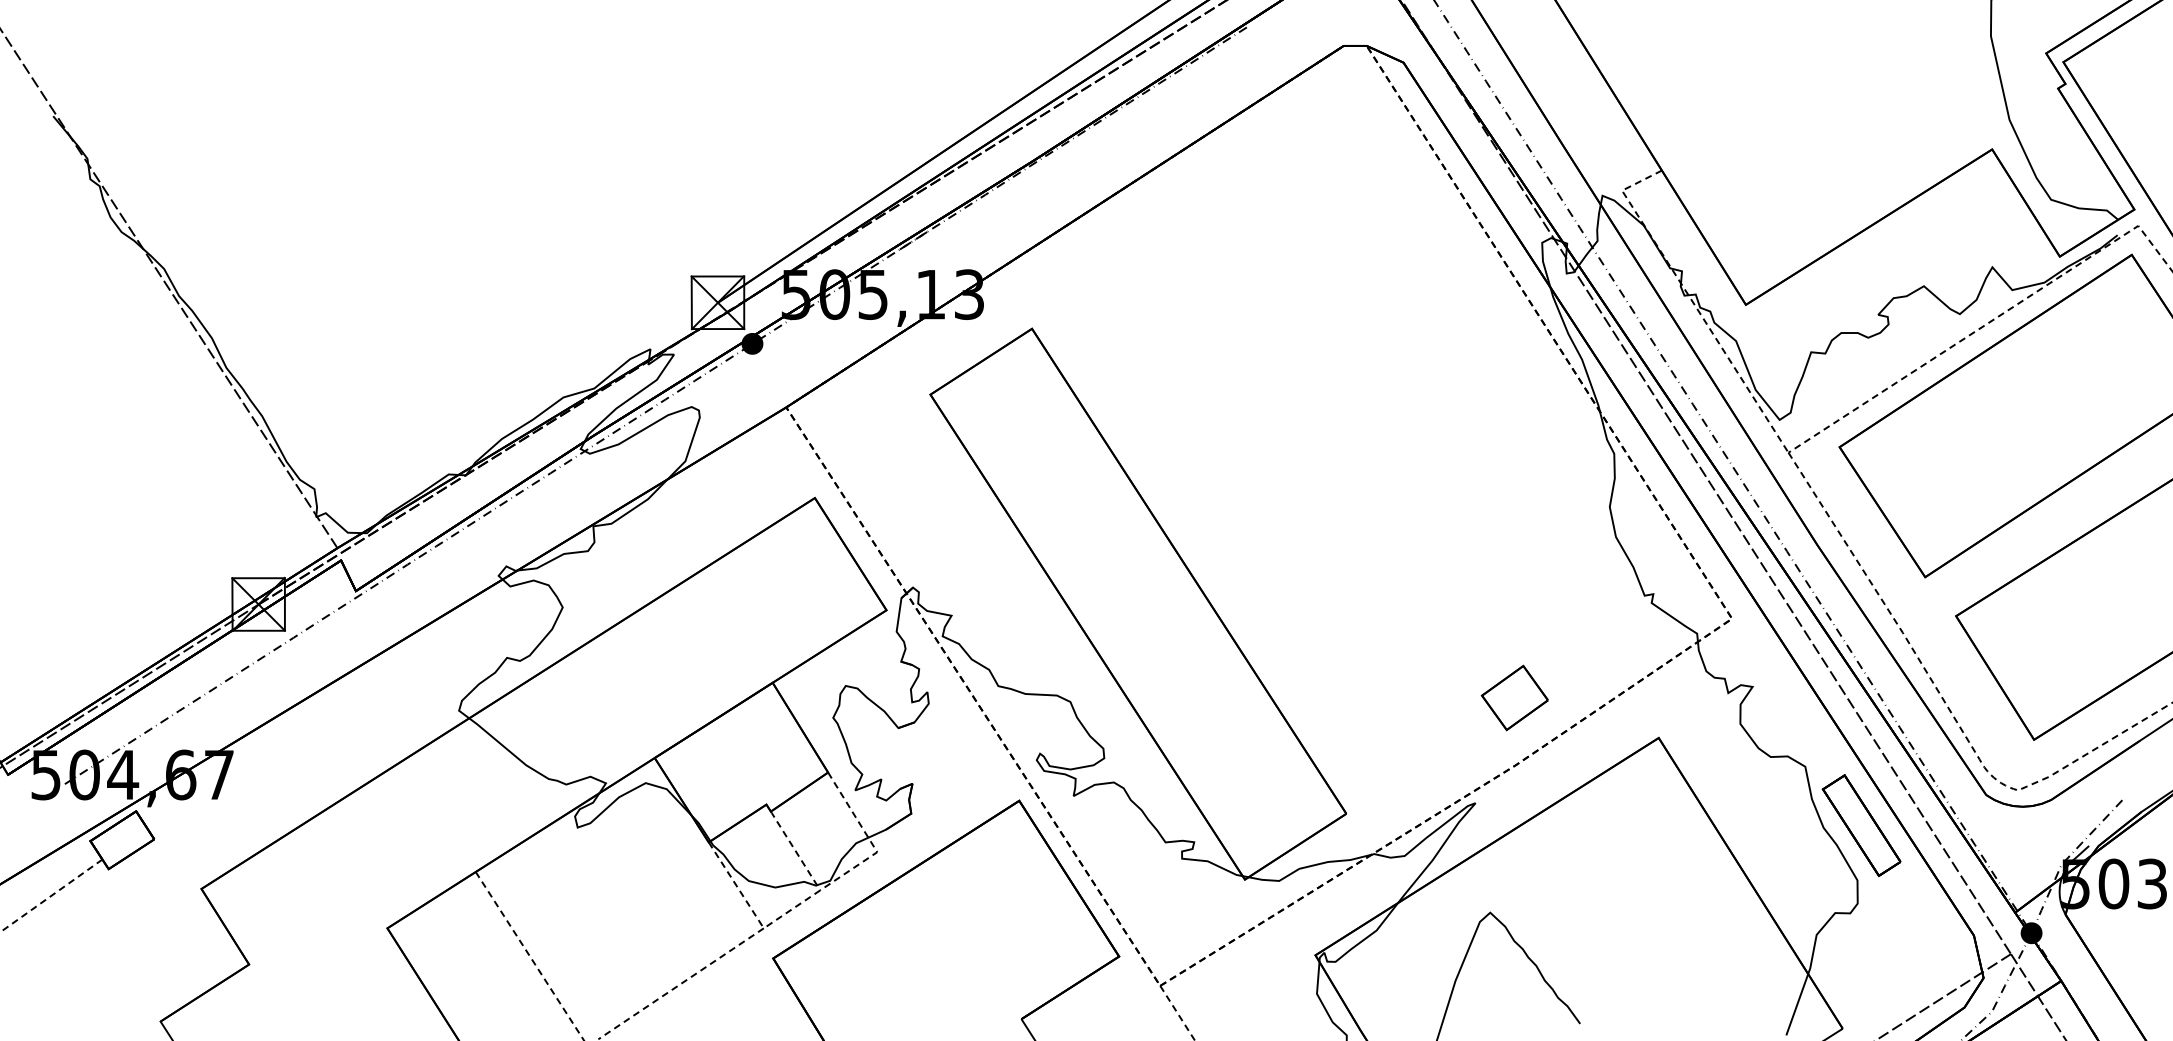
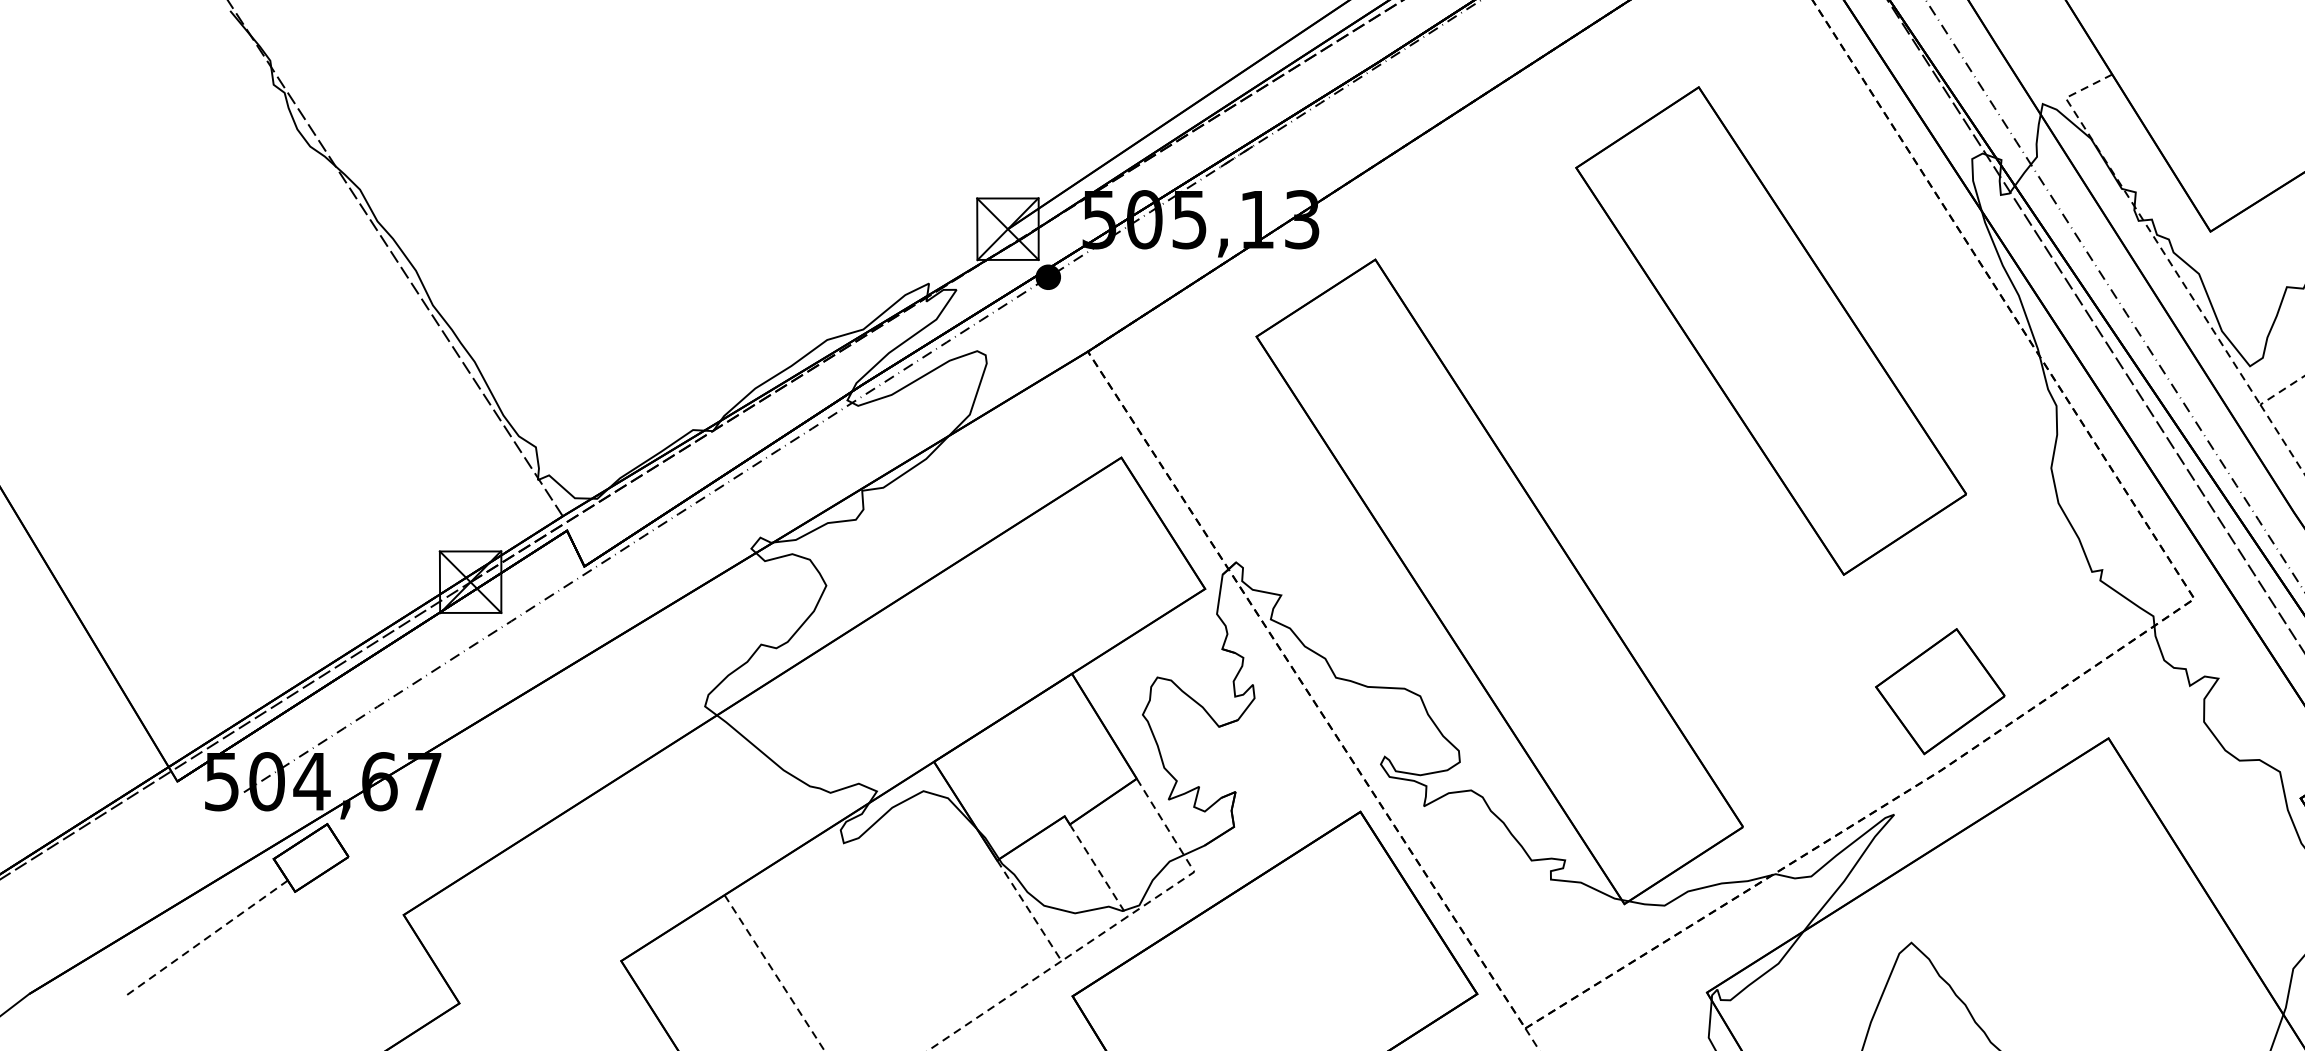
part: (1369, 389) -> (1770, 330), added
part: (1514, 697) -> (1939, 691), size x1.67

